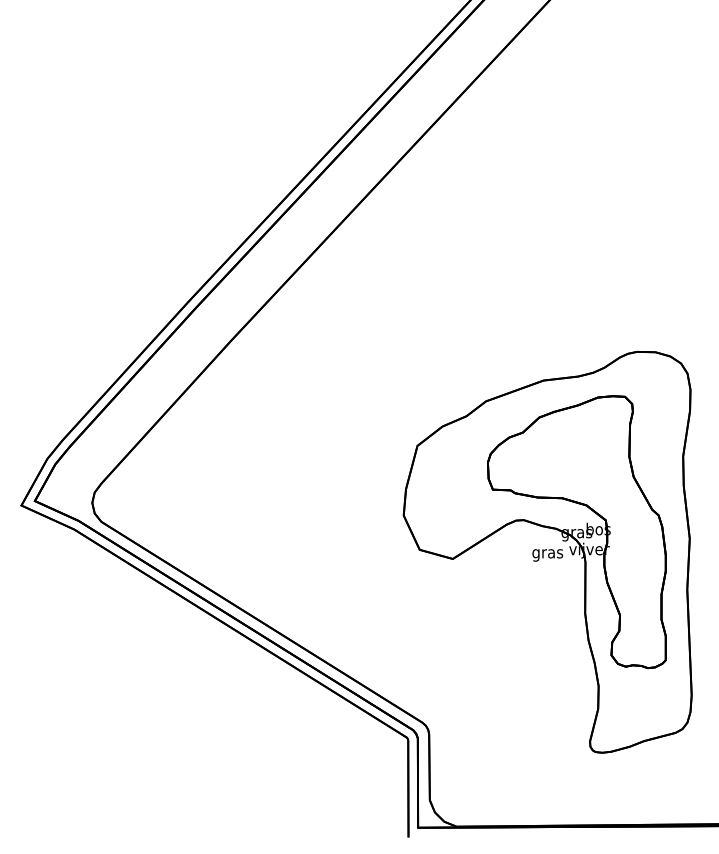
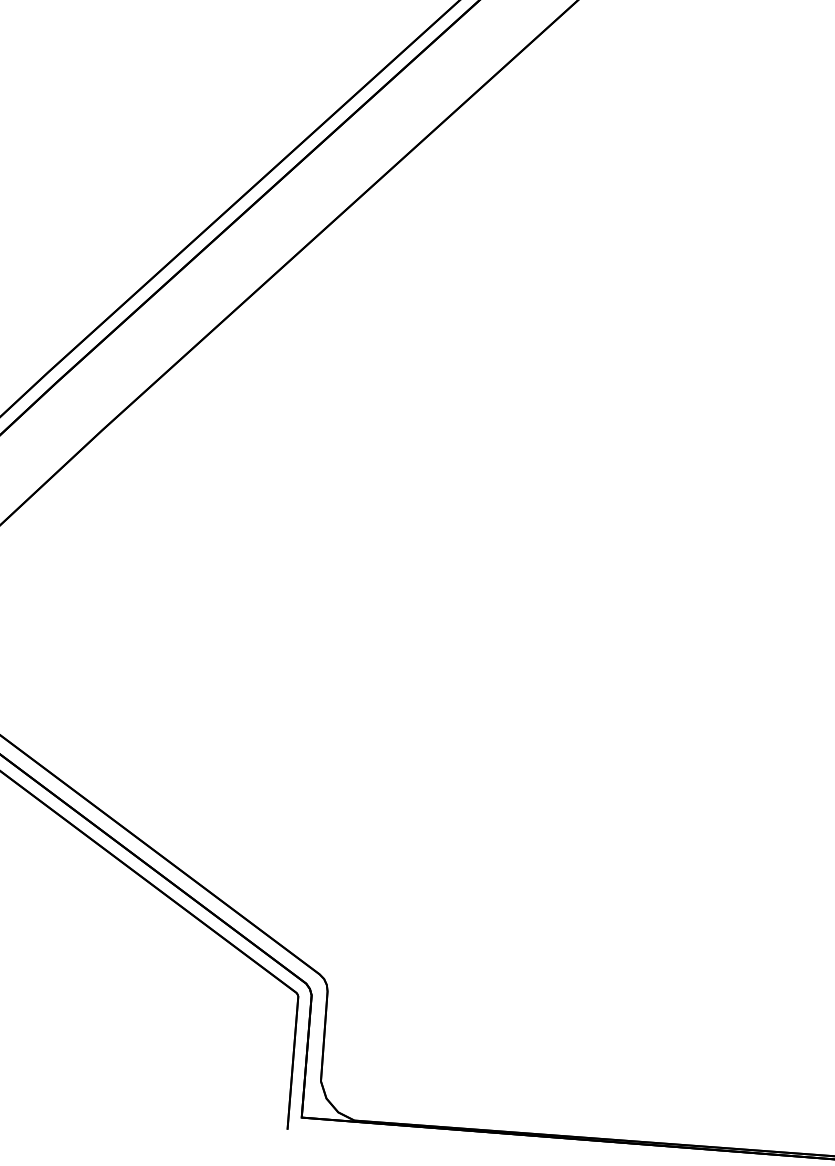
part: (547, 551) -> (510, 754), removed

